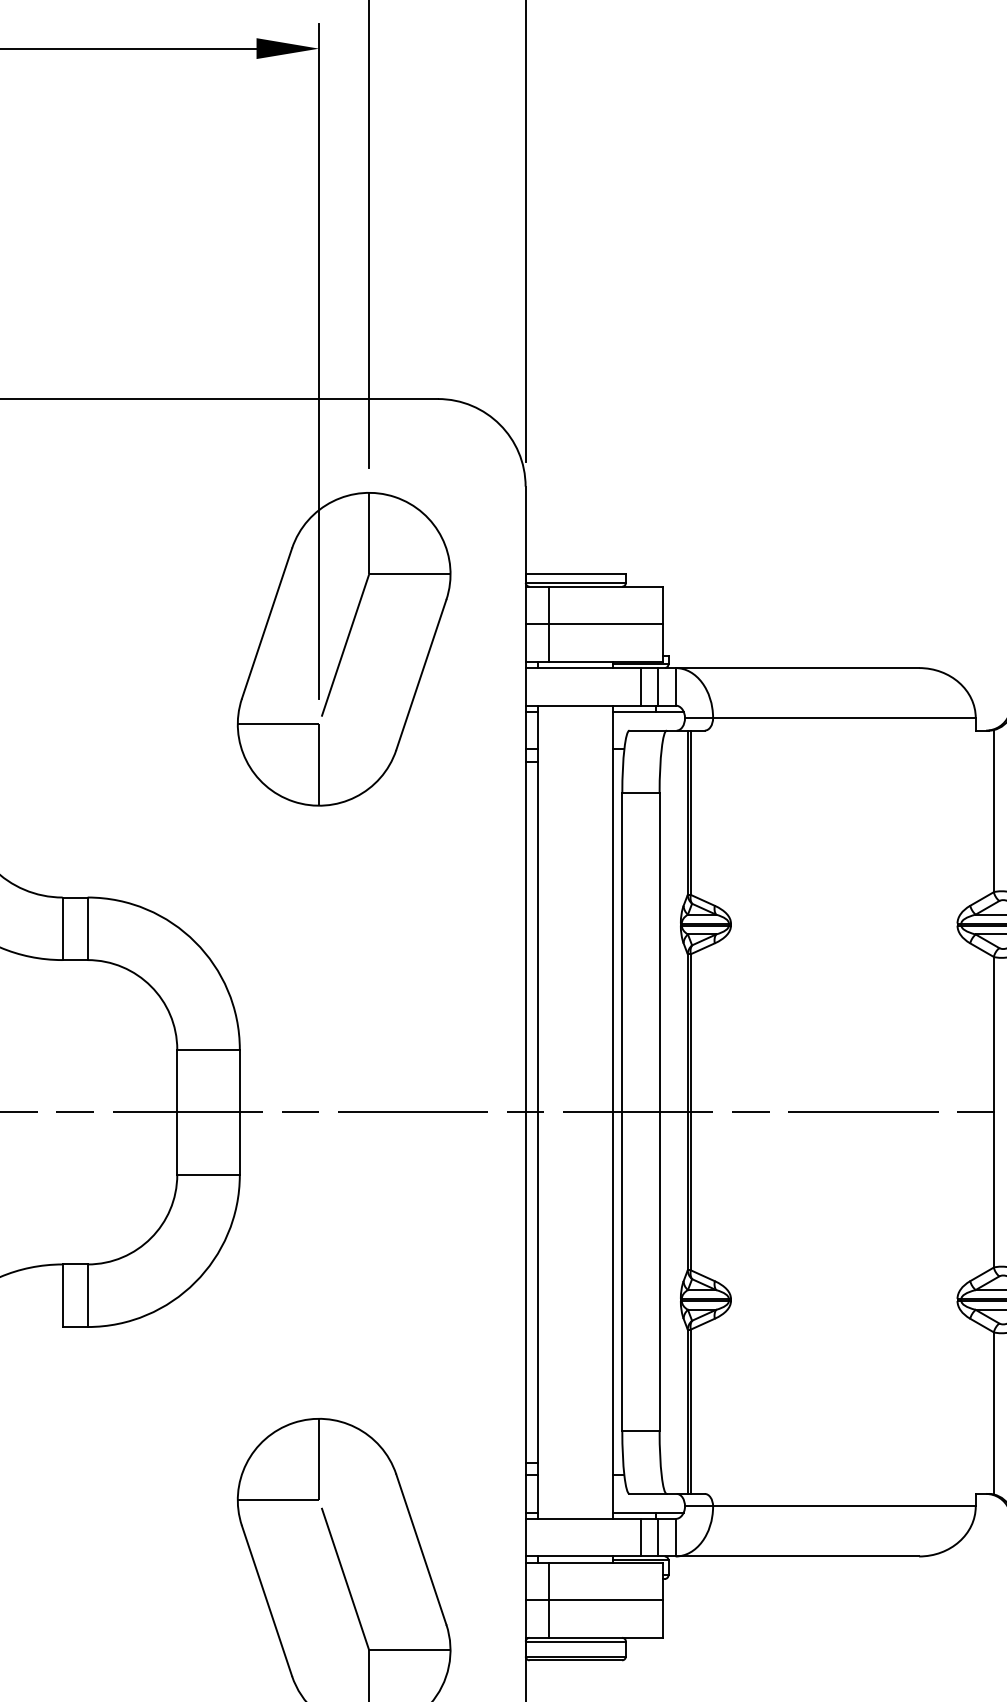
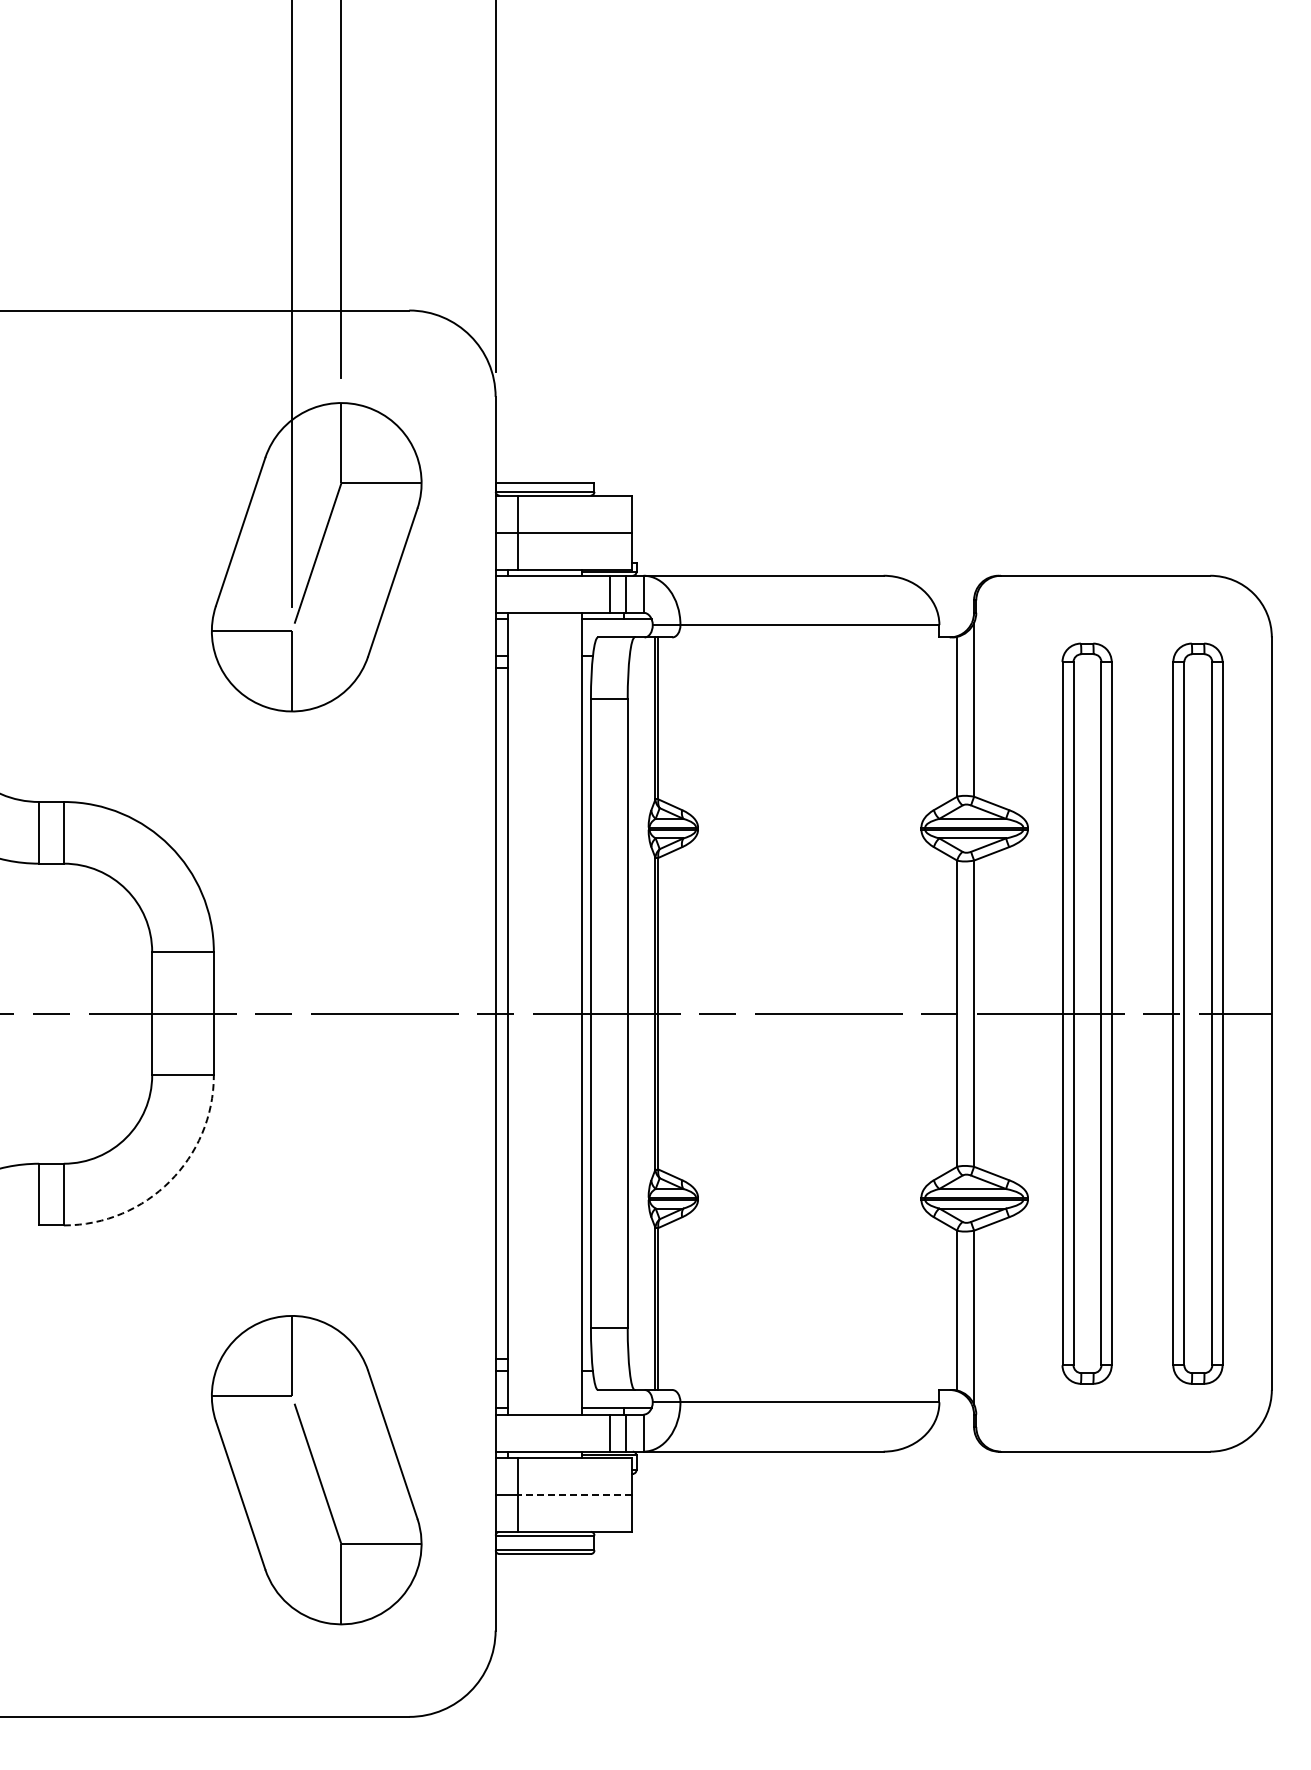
arc: (194, 1282) -> (169, 1181), solid -> dashed
line: (605, 1599) -> (574, 1494), solid -> dashed

